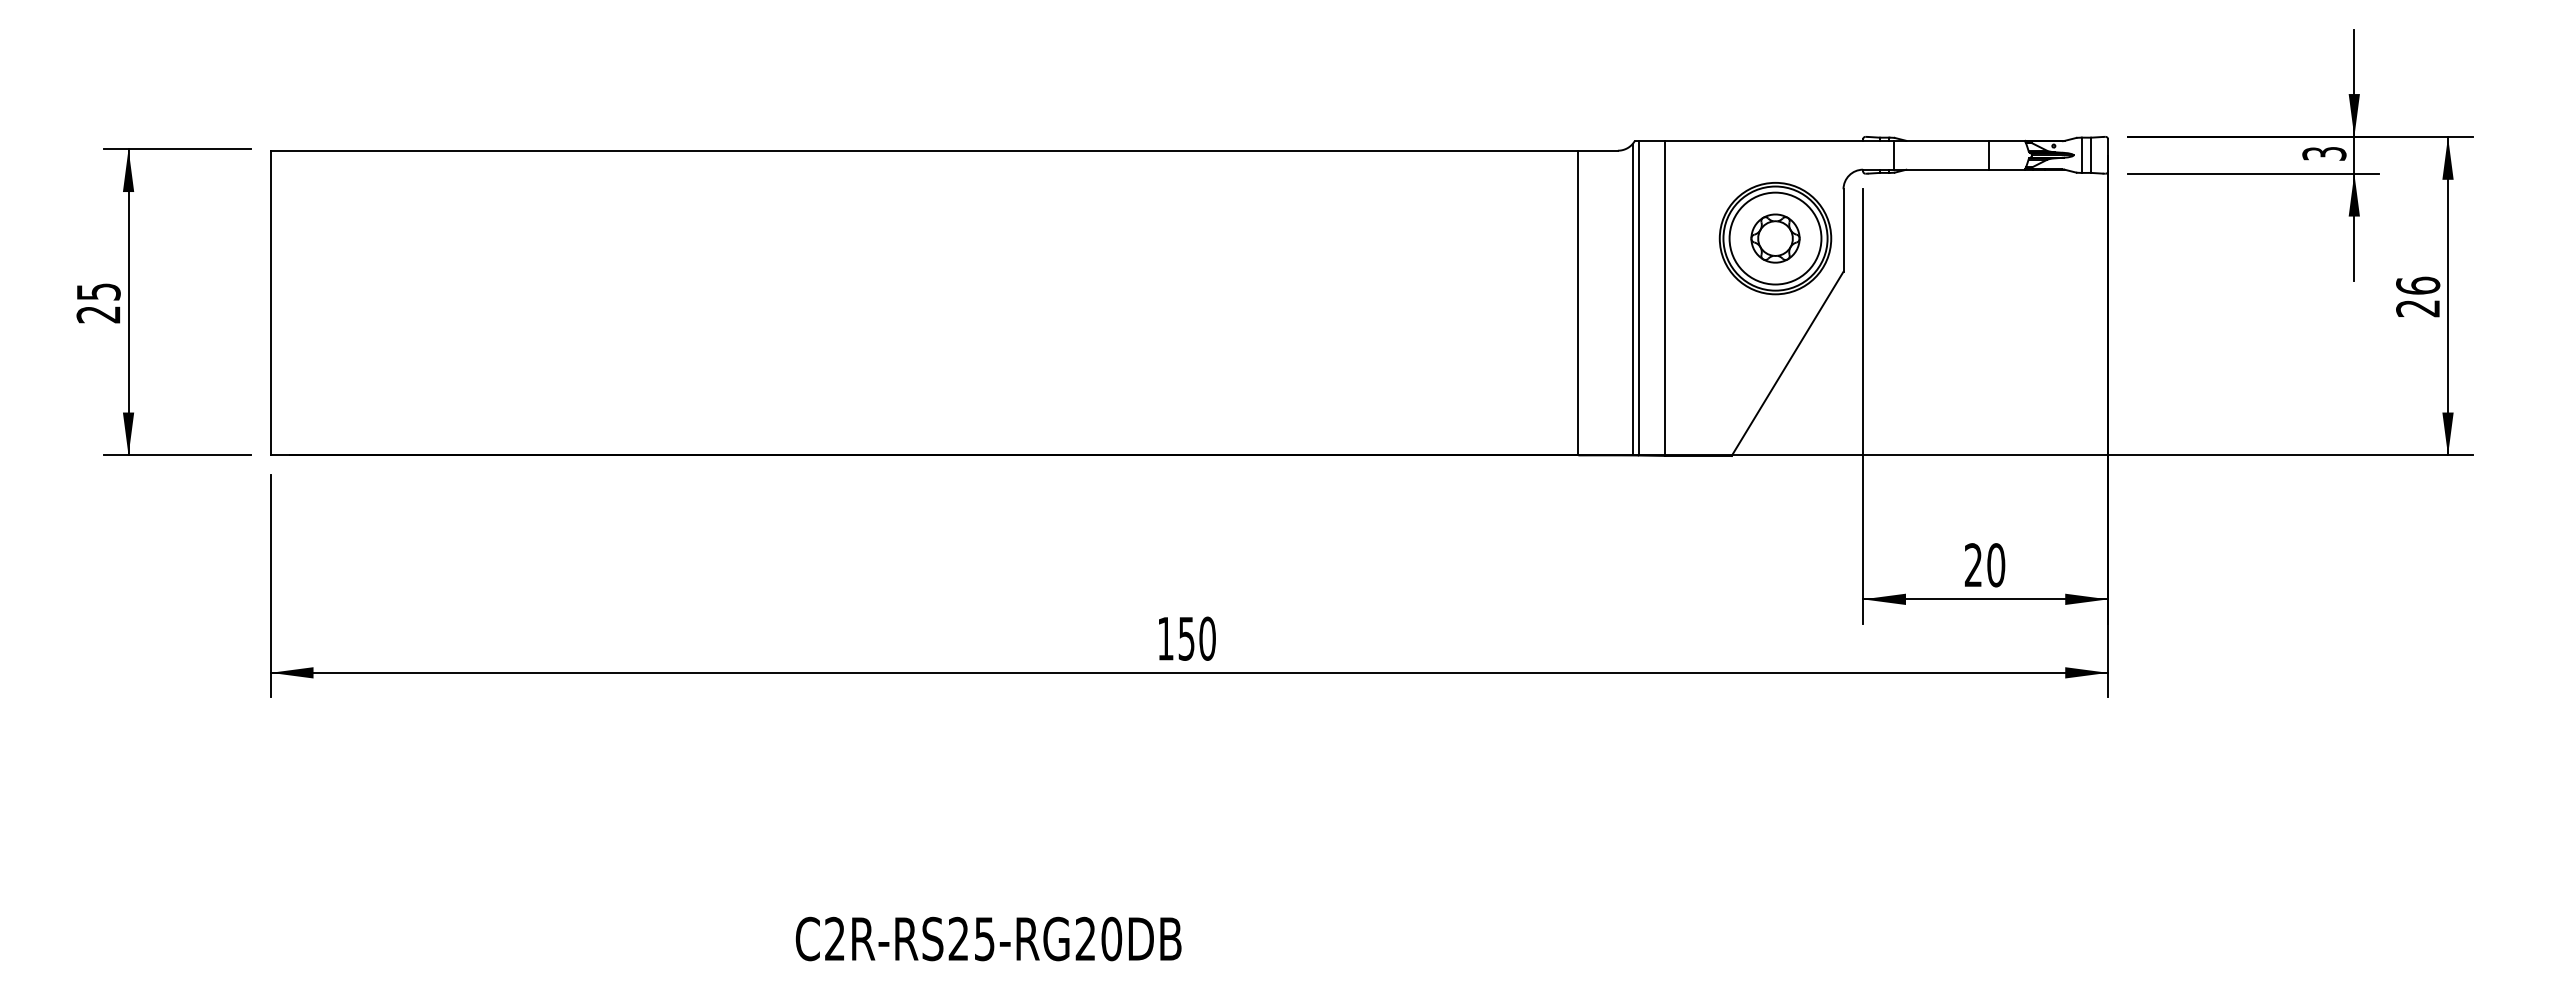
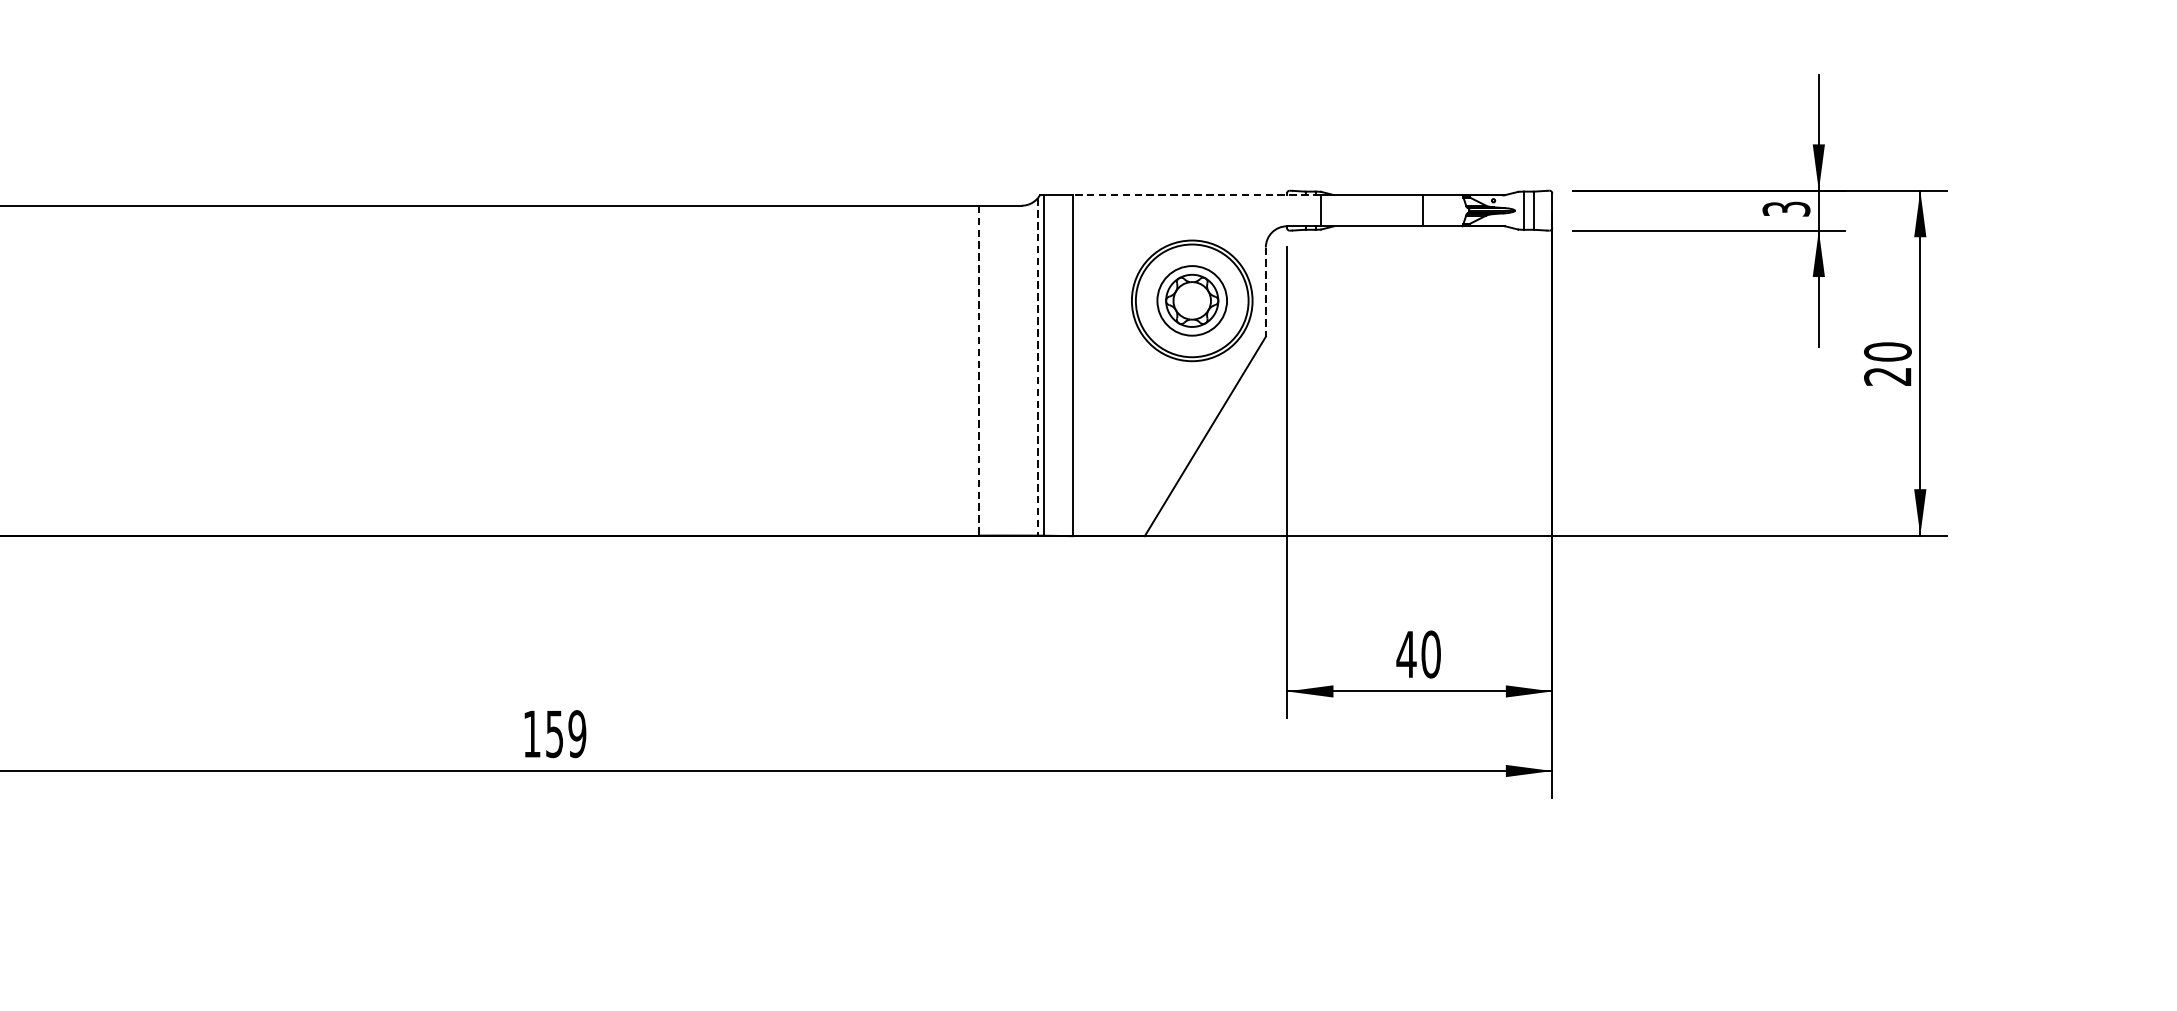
line: (1779, 140) -> (1196, 194), solid -> dashed
line: (1843, 231) -> (1265, 293), solid -> dashed
circle: (1775, 238) -> (1192, 300), size x0.7
text: (2418, 285) -> (1888, 351), 26 -> 20
line: (1632, 299) -> (1037, 366), solid -> dashed
line: (1578, 303) -> (978, 371), solid -> dashed
text: (1973, 564) -> (1406, 653), 20 -> 40
text: (1207, 638) -> (577, 733), 150 -> 159

